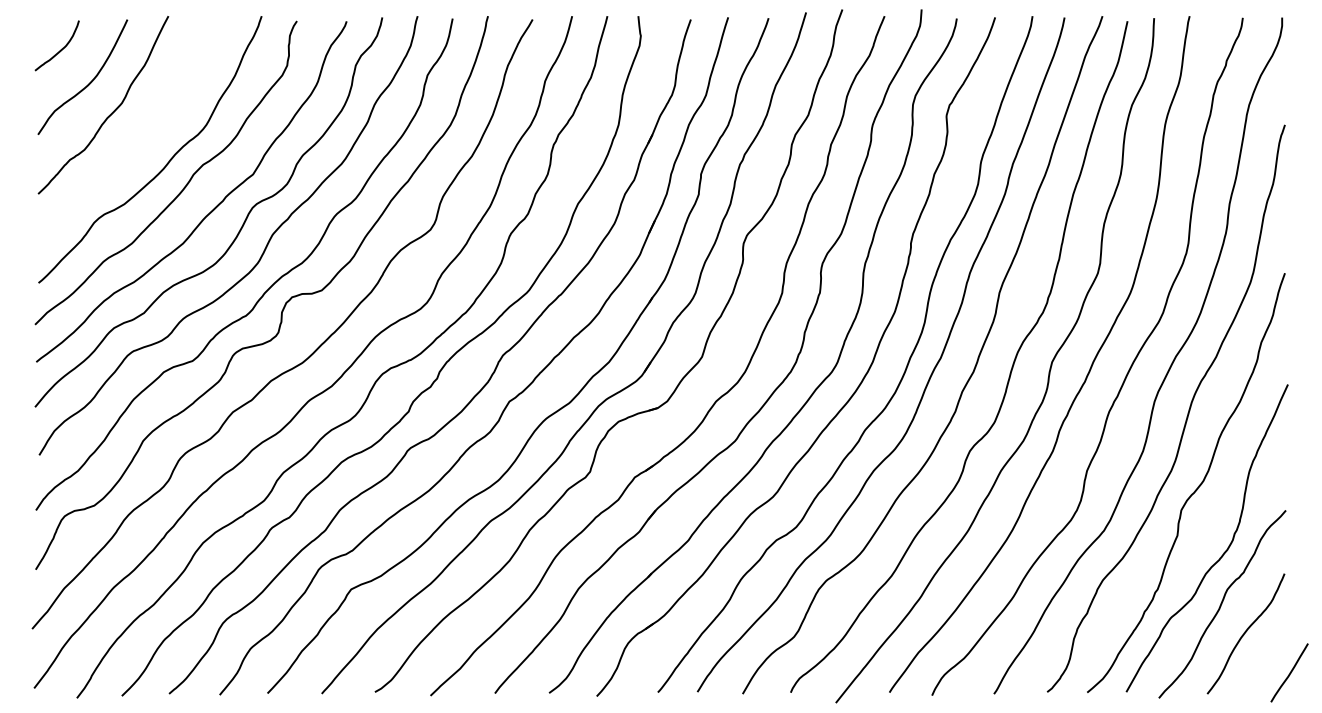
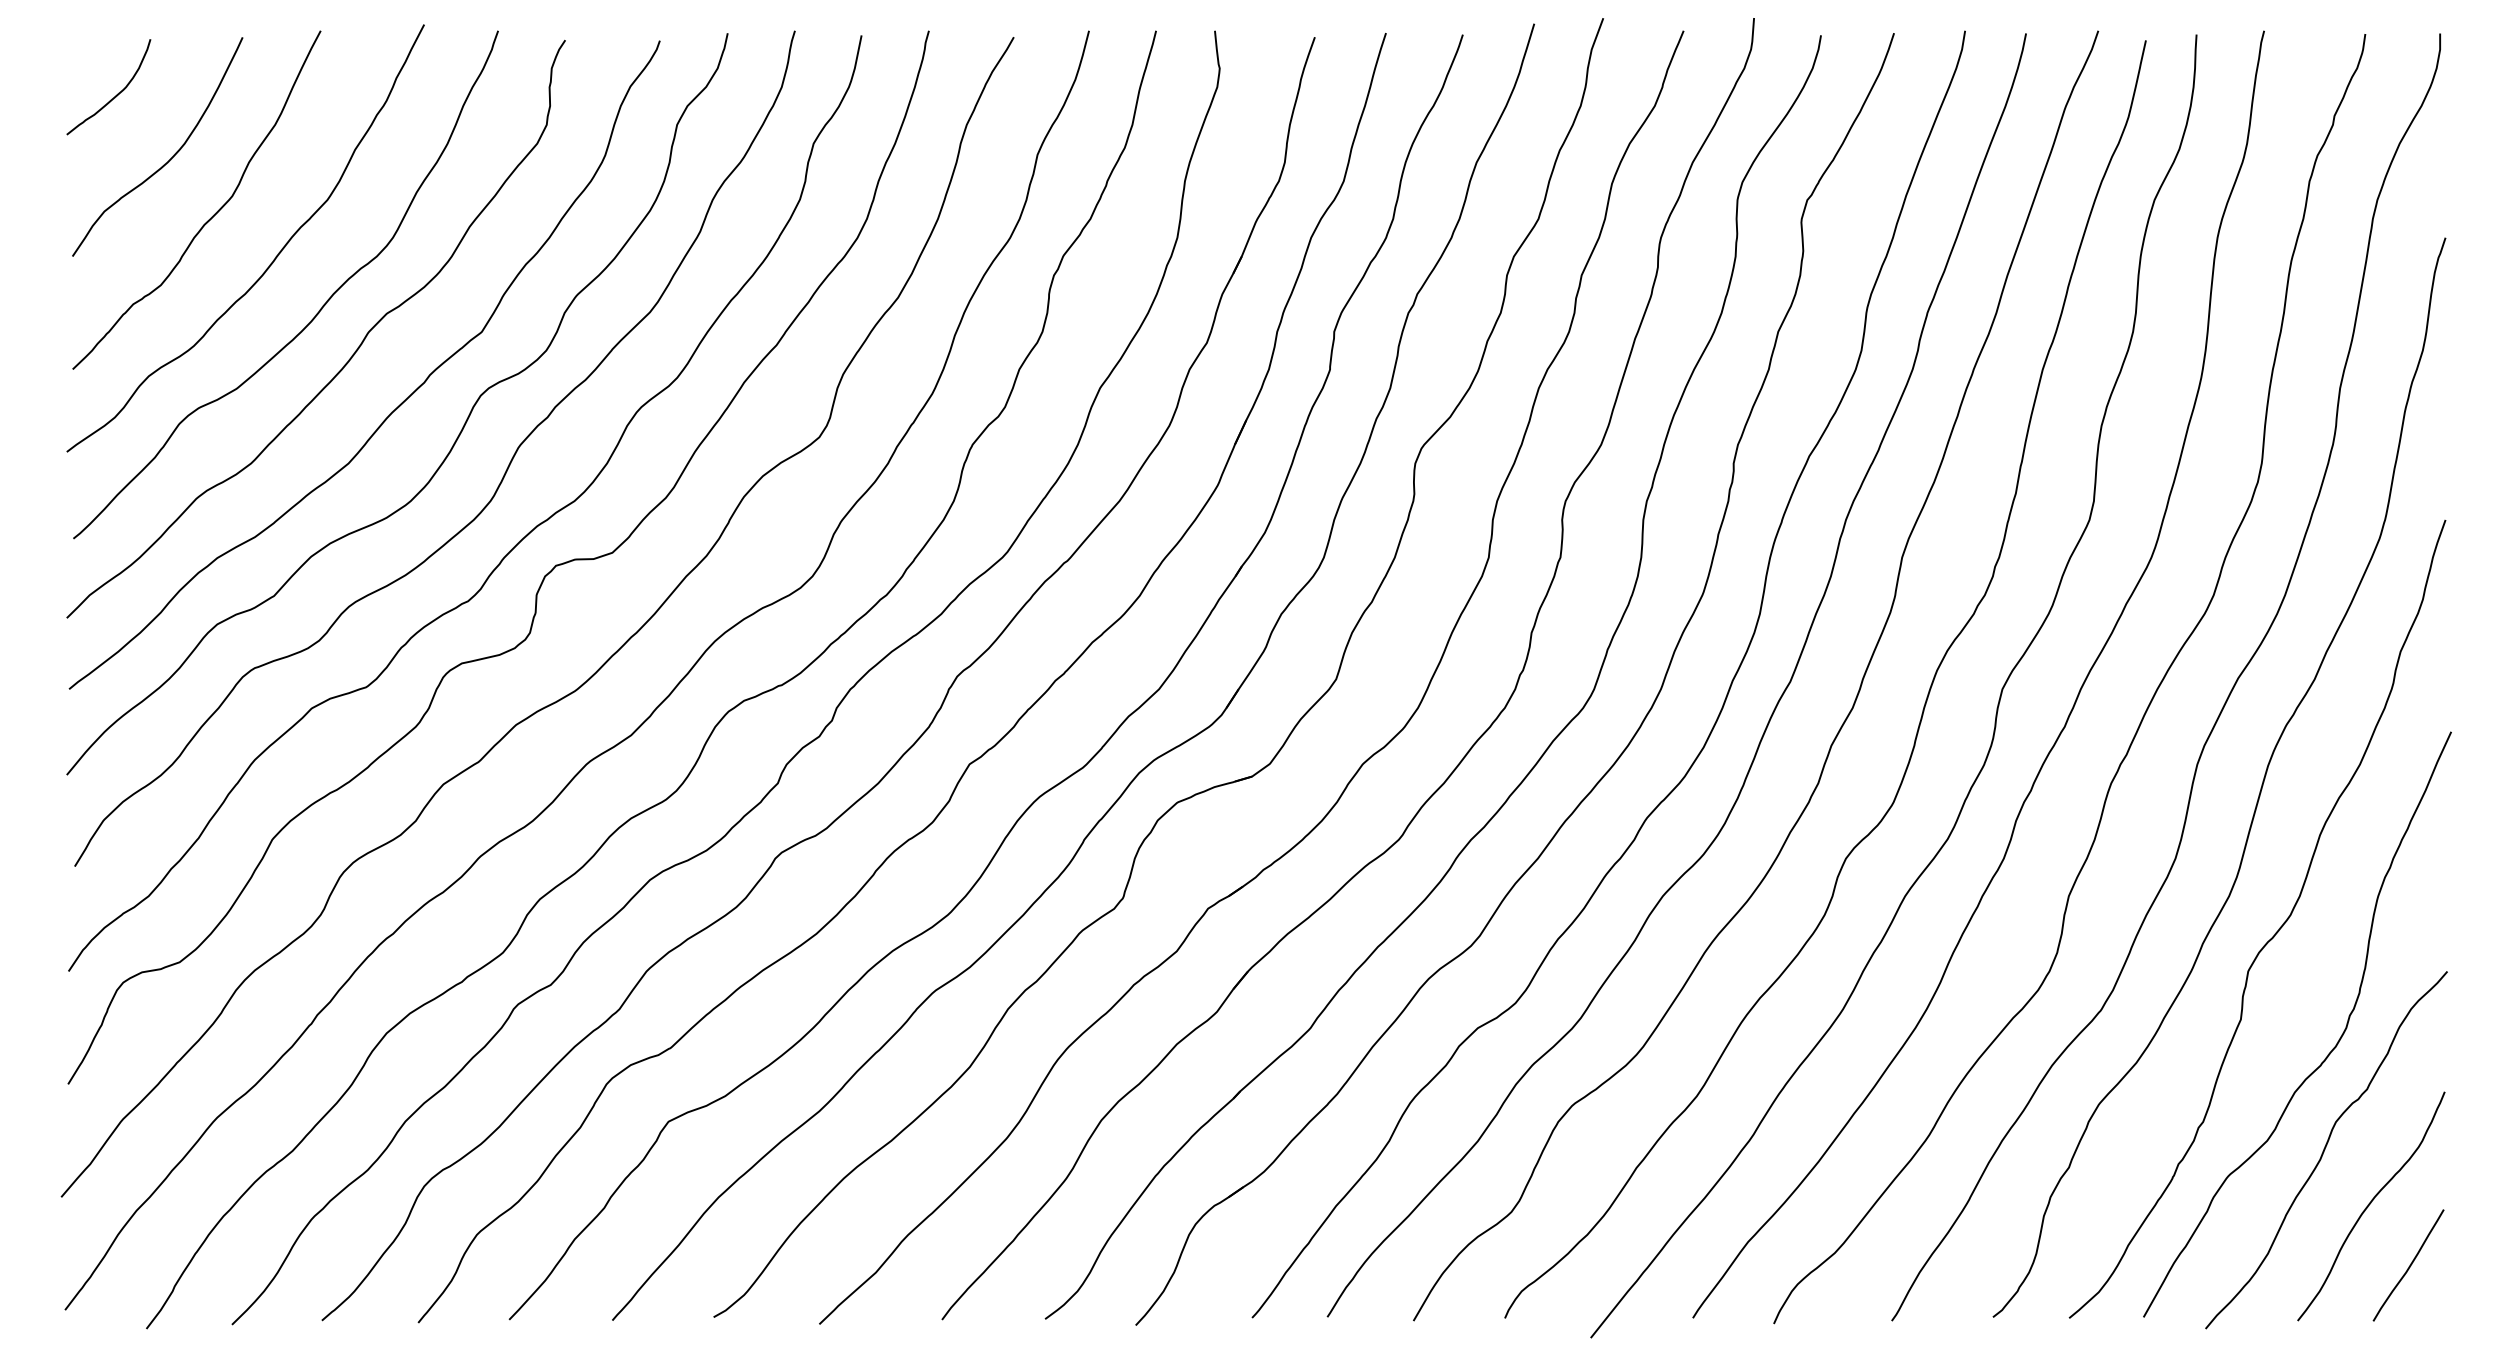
curve: (143, 135) -> (273, 257), added
curve: (1289, 672) -> (2408, 1264), moved

